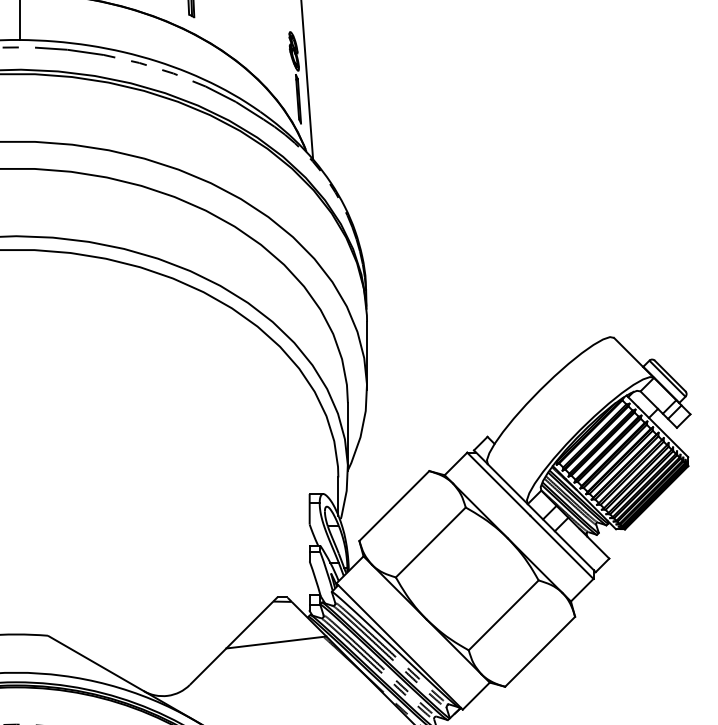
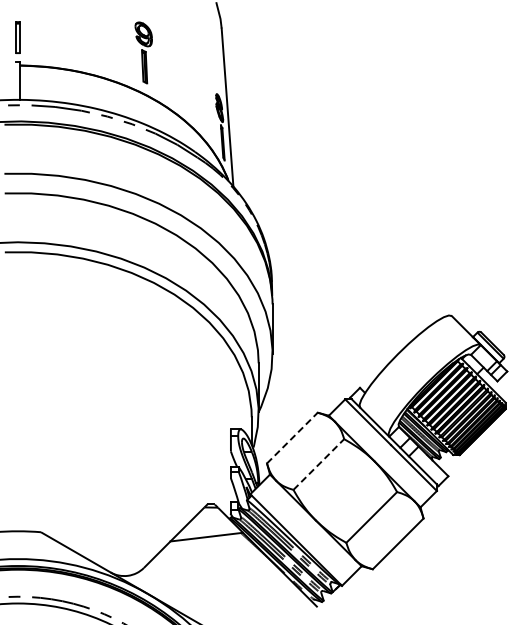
line: (394, 506) -> (292, 438), solid -> dashed
line: (430, 542) -> (318, 464), solid -> dashed

